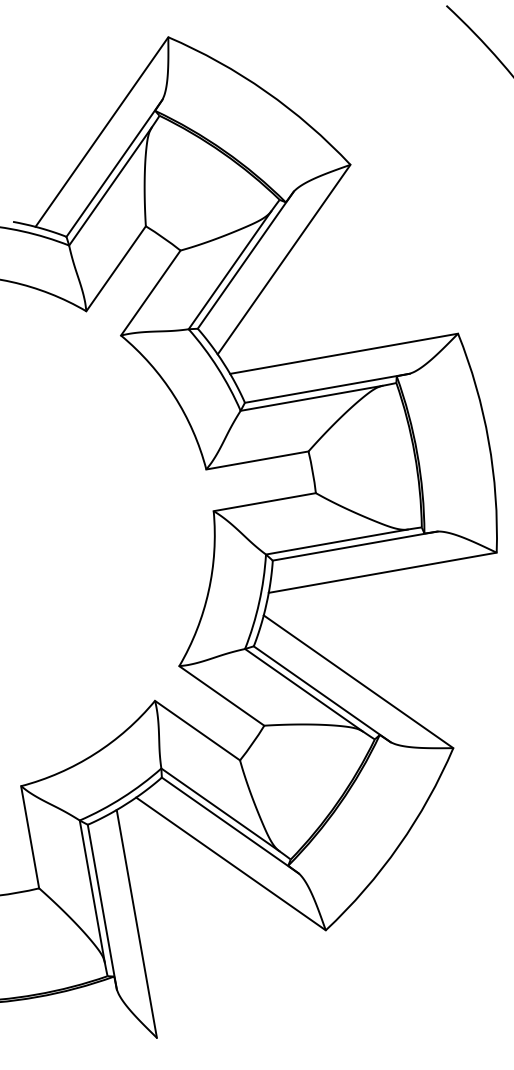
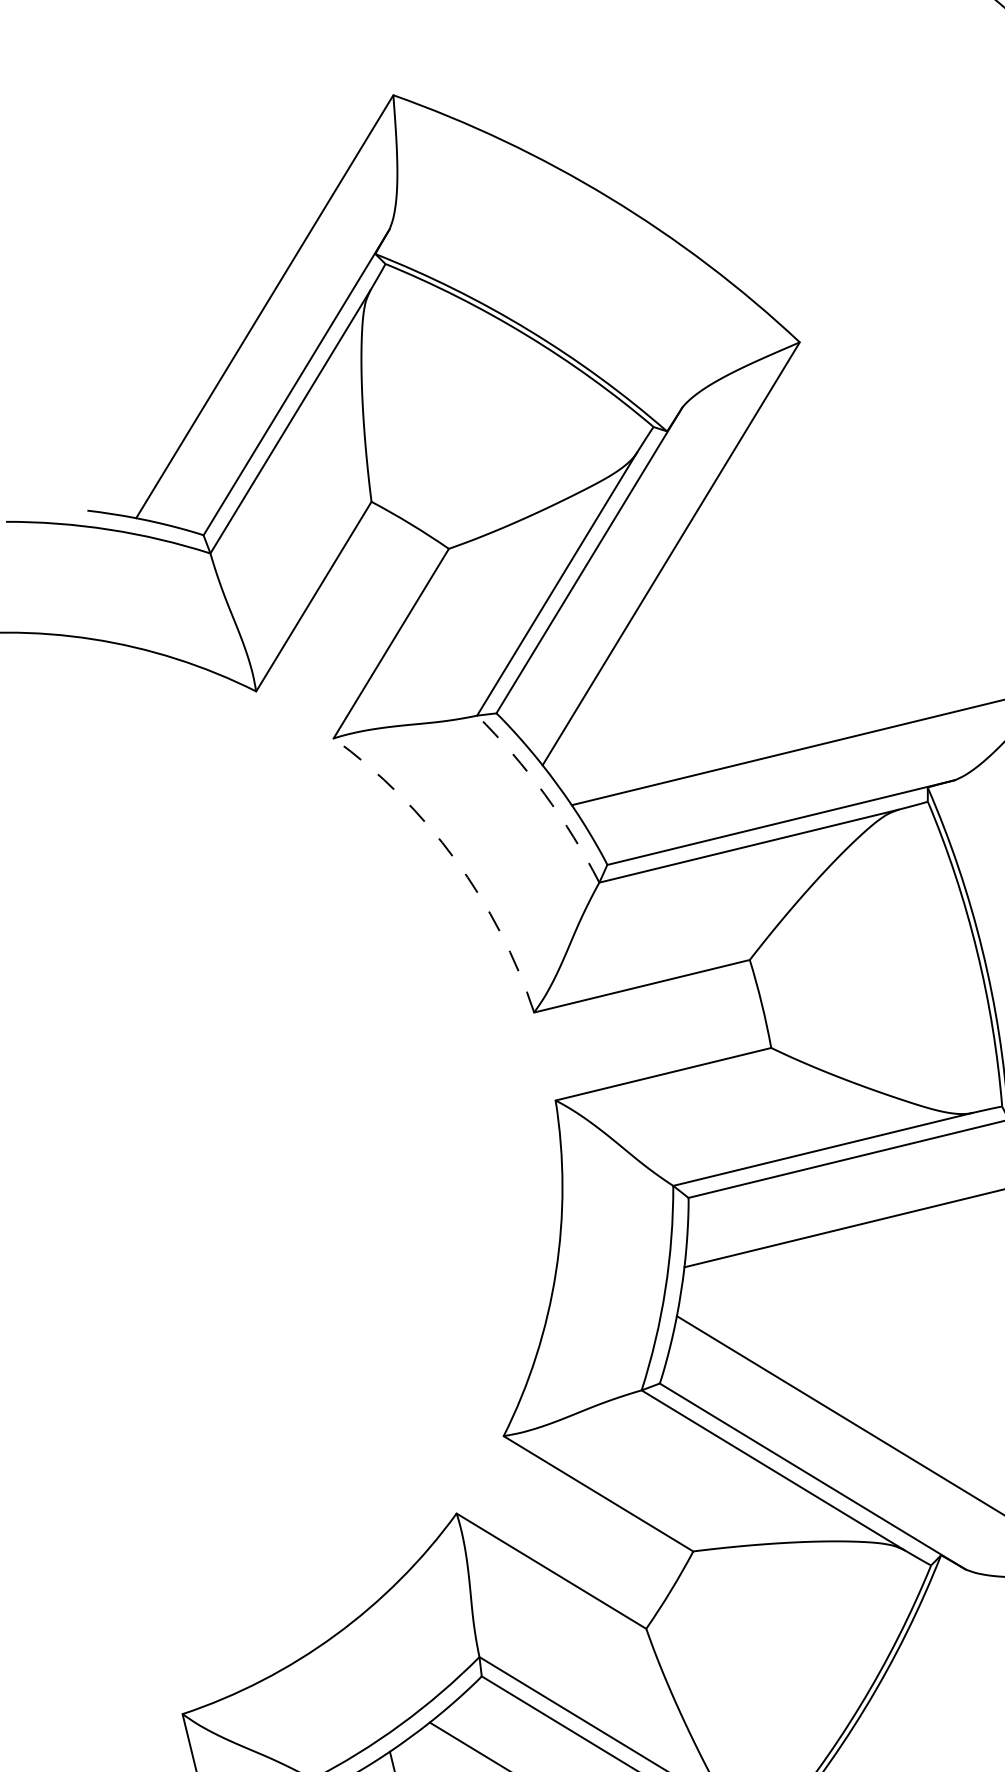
arc: (217, 368) -> (544, 795), solid -> dashed
arc: (174, 395) -> (455, 859), solid -> dashed

